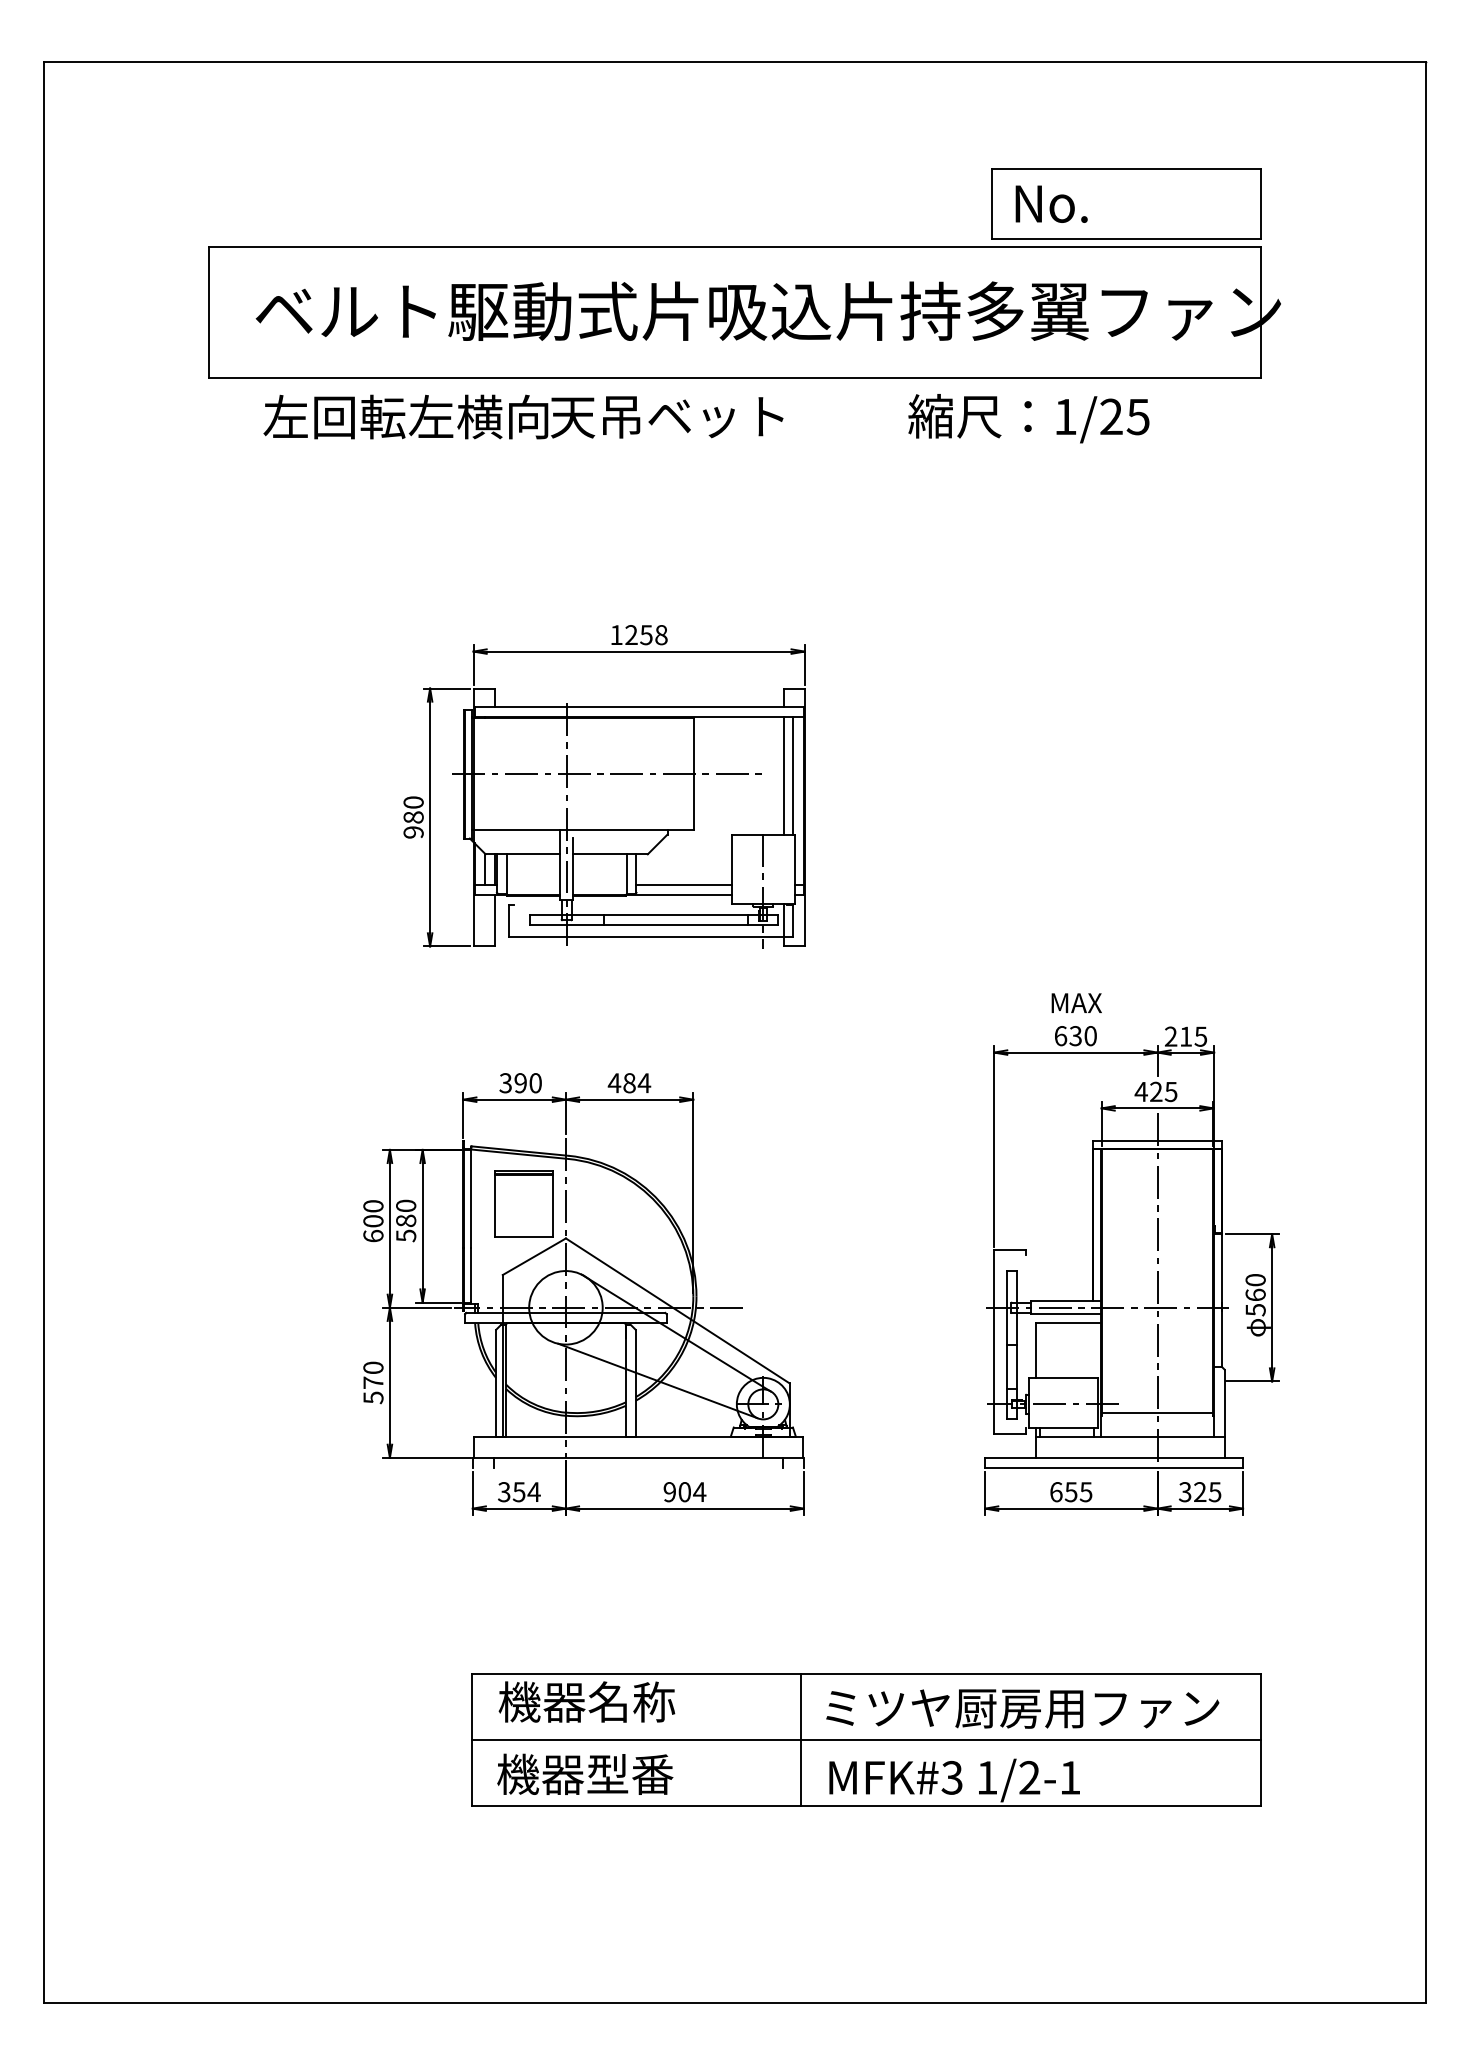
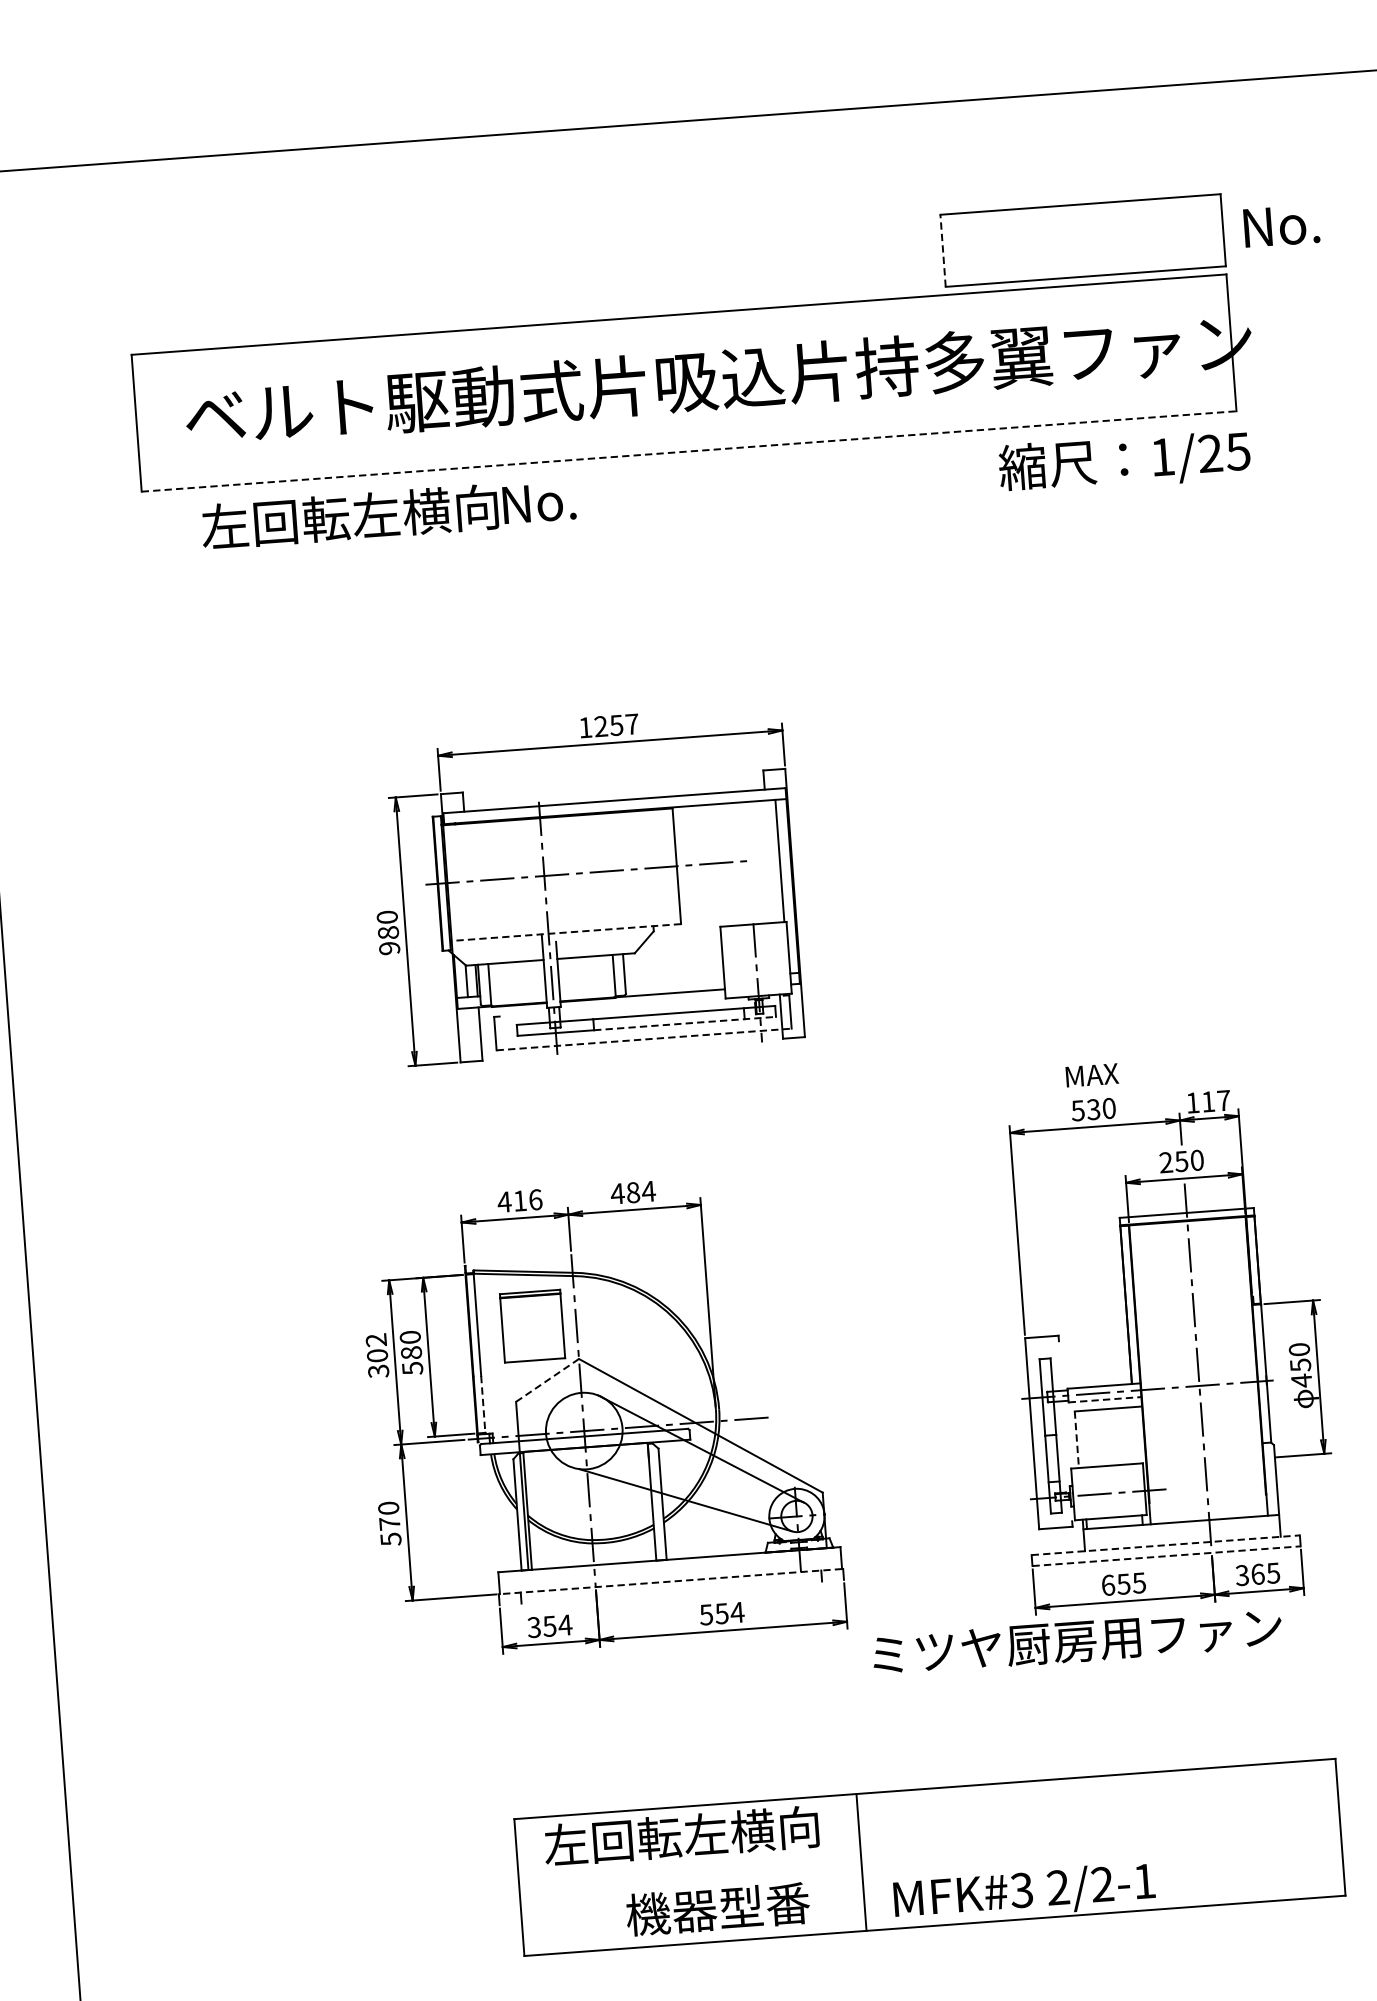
text: (1051, 203) -> (1281, 225), moved
line: (992, 204) -> (943, 251), solid -> dashed
line: (735, 378) -> (689, 451), solid -> dashed
text: (667, 417) -> (621, 497), 天吊ベット -> No.
text: (1028, 418) -> (1124, 461), moved
text: (661, 635) -> (632, 724), 1258 -> 1257
line: (783, 776) -> (769, 861), removed
line: (583, 829) -> (566, 932), solid -> dashed
line: (683, 884) -> (674, 981), removed
line: (691, 925) -> (685, 1023), solid -> dashed
line: (650, 937) -> (643, 1039), solid -> dashed
text: (1060, 1036) -> (1077, 1111), 630 -> 530
text: (1186, 1036) -> (1208, 1101), 215 -> 117
text: (520, 1083) -> (519, 1201), 390 -> 416
text: (1155, 1091) -> (1180, 1161), 425 -> 250
text: (373, 1221) -> (377, 1356), 600 -> 302
line: (533, 1256) -> (546, 1380), solid -> dashed
line: (471, 1275) -> (483, 1404), solid -> dashed
text: (1255, 1302) -> (1300, 1372), 560 -> 450
line: (1066, 1314) -> (1105, 1399), solid -> dashed
line: (1036, 1351) -> (1076, 1440), solid -> dashed
line: (1157, 1413) -> (1207, 1495), removed
line: (637, 1457) -> (670, 1581), solid -> dashed
line: (1114, 1457) -> (1166, 1544), solid -> dashed
line: (1114, 1468) -> (1167, 1556), solid -> dashed
text: (676, 1492) -> (713, 1614), 904 -> 554
text: (1200, 1492) -> (1258, 1574), 325 -> 365
text: (630, 1701) -> (681, 1835), 機器名称 -> 左回転左横向
text: (1022, 1708) -> (1077, 1641), moved
line: (866, 1739) -> (929, 1857), removed
text: (585, 1773) -> (718, 1908), moved
text: (987, 1777) -> (1058, 1887), 1/2-1 -> 2/2-1

